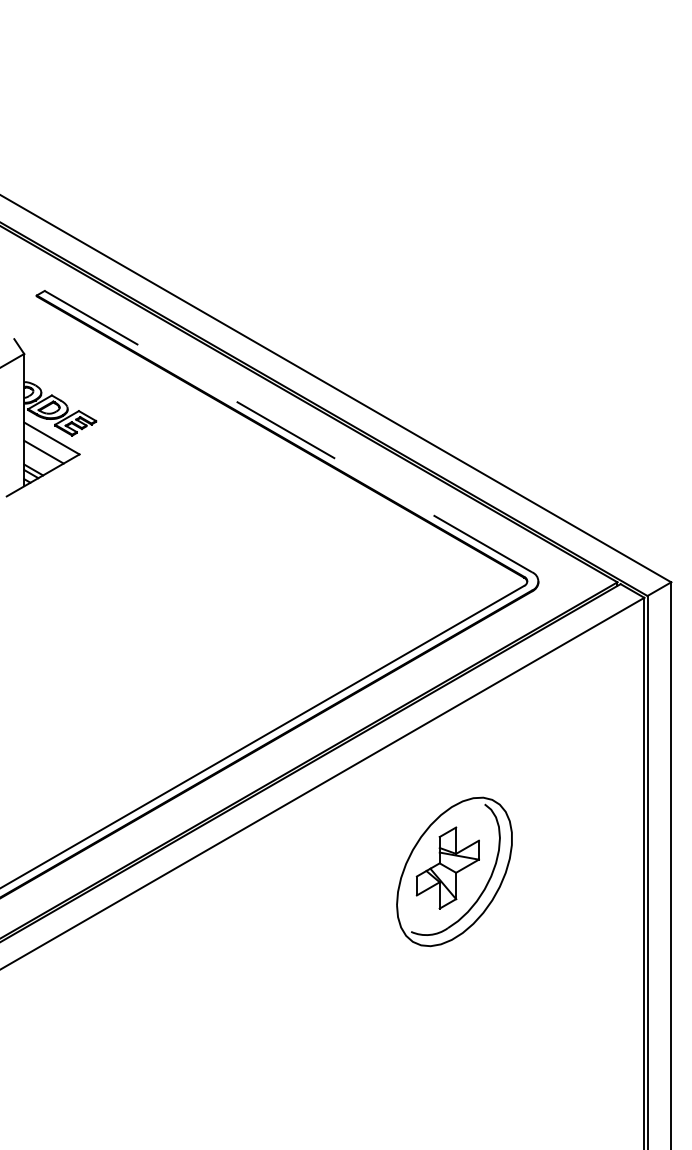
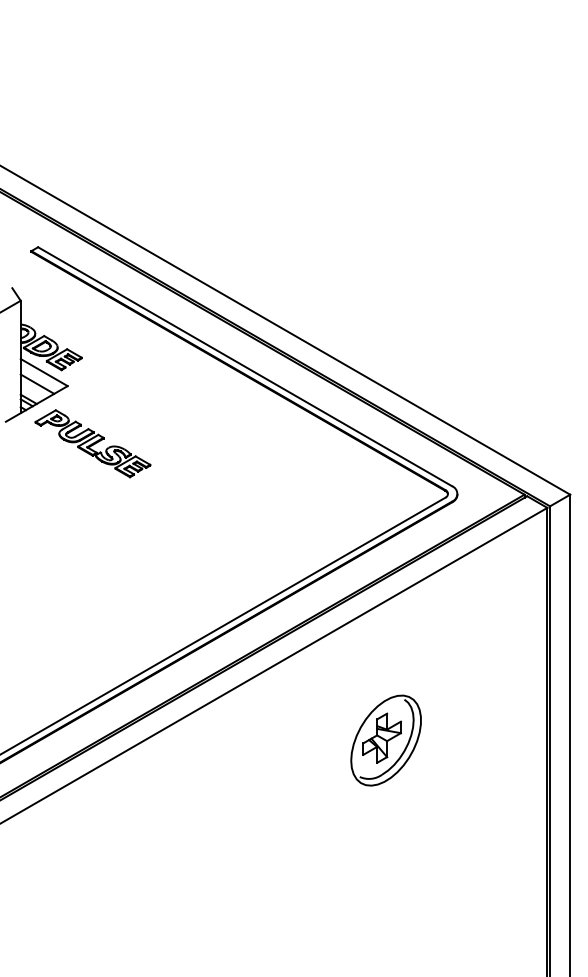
line: (288, 431) -> (245, 366), dashed -> solid
part: (108, 522) -> (92, 443), added
part: (453, 871) -> (385, 740), size x0.71

